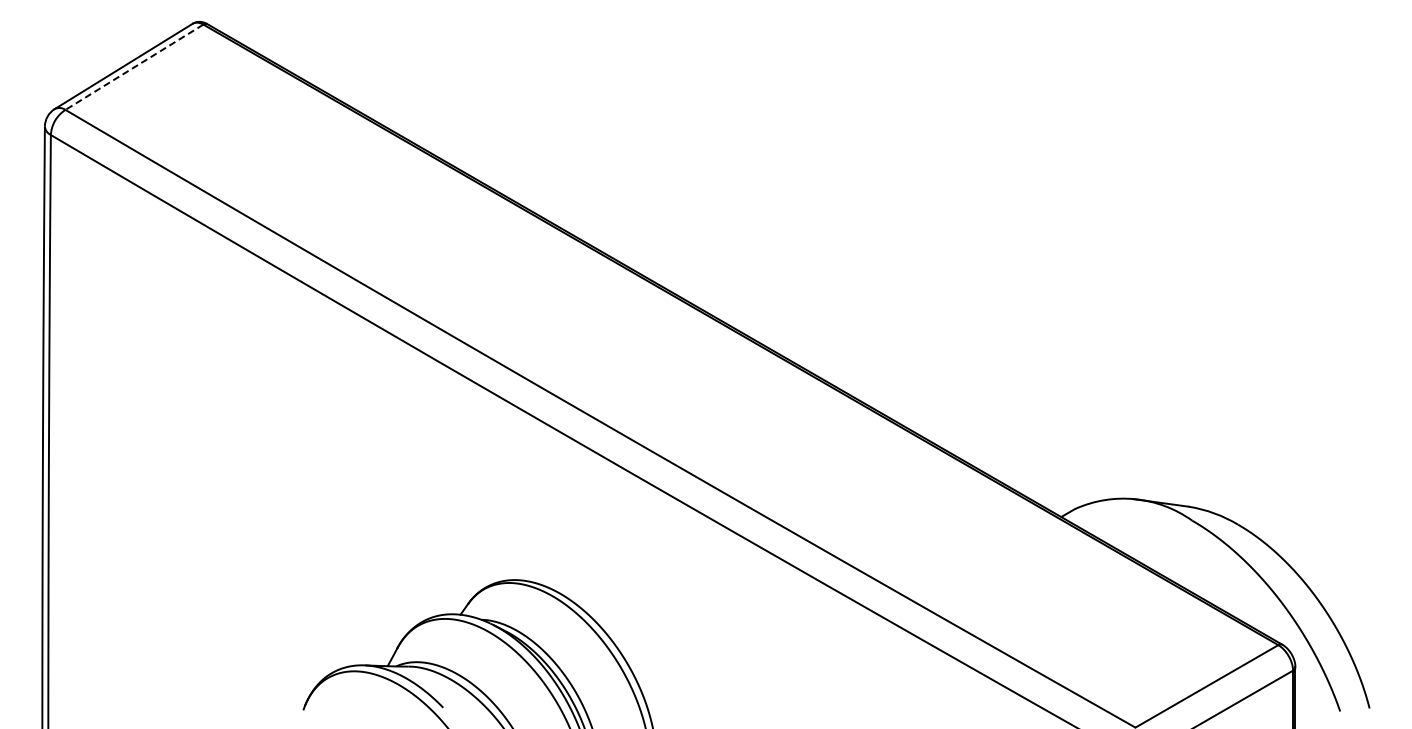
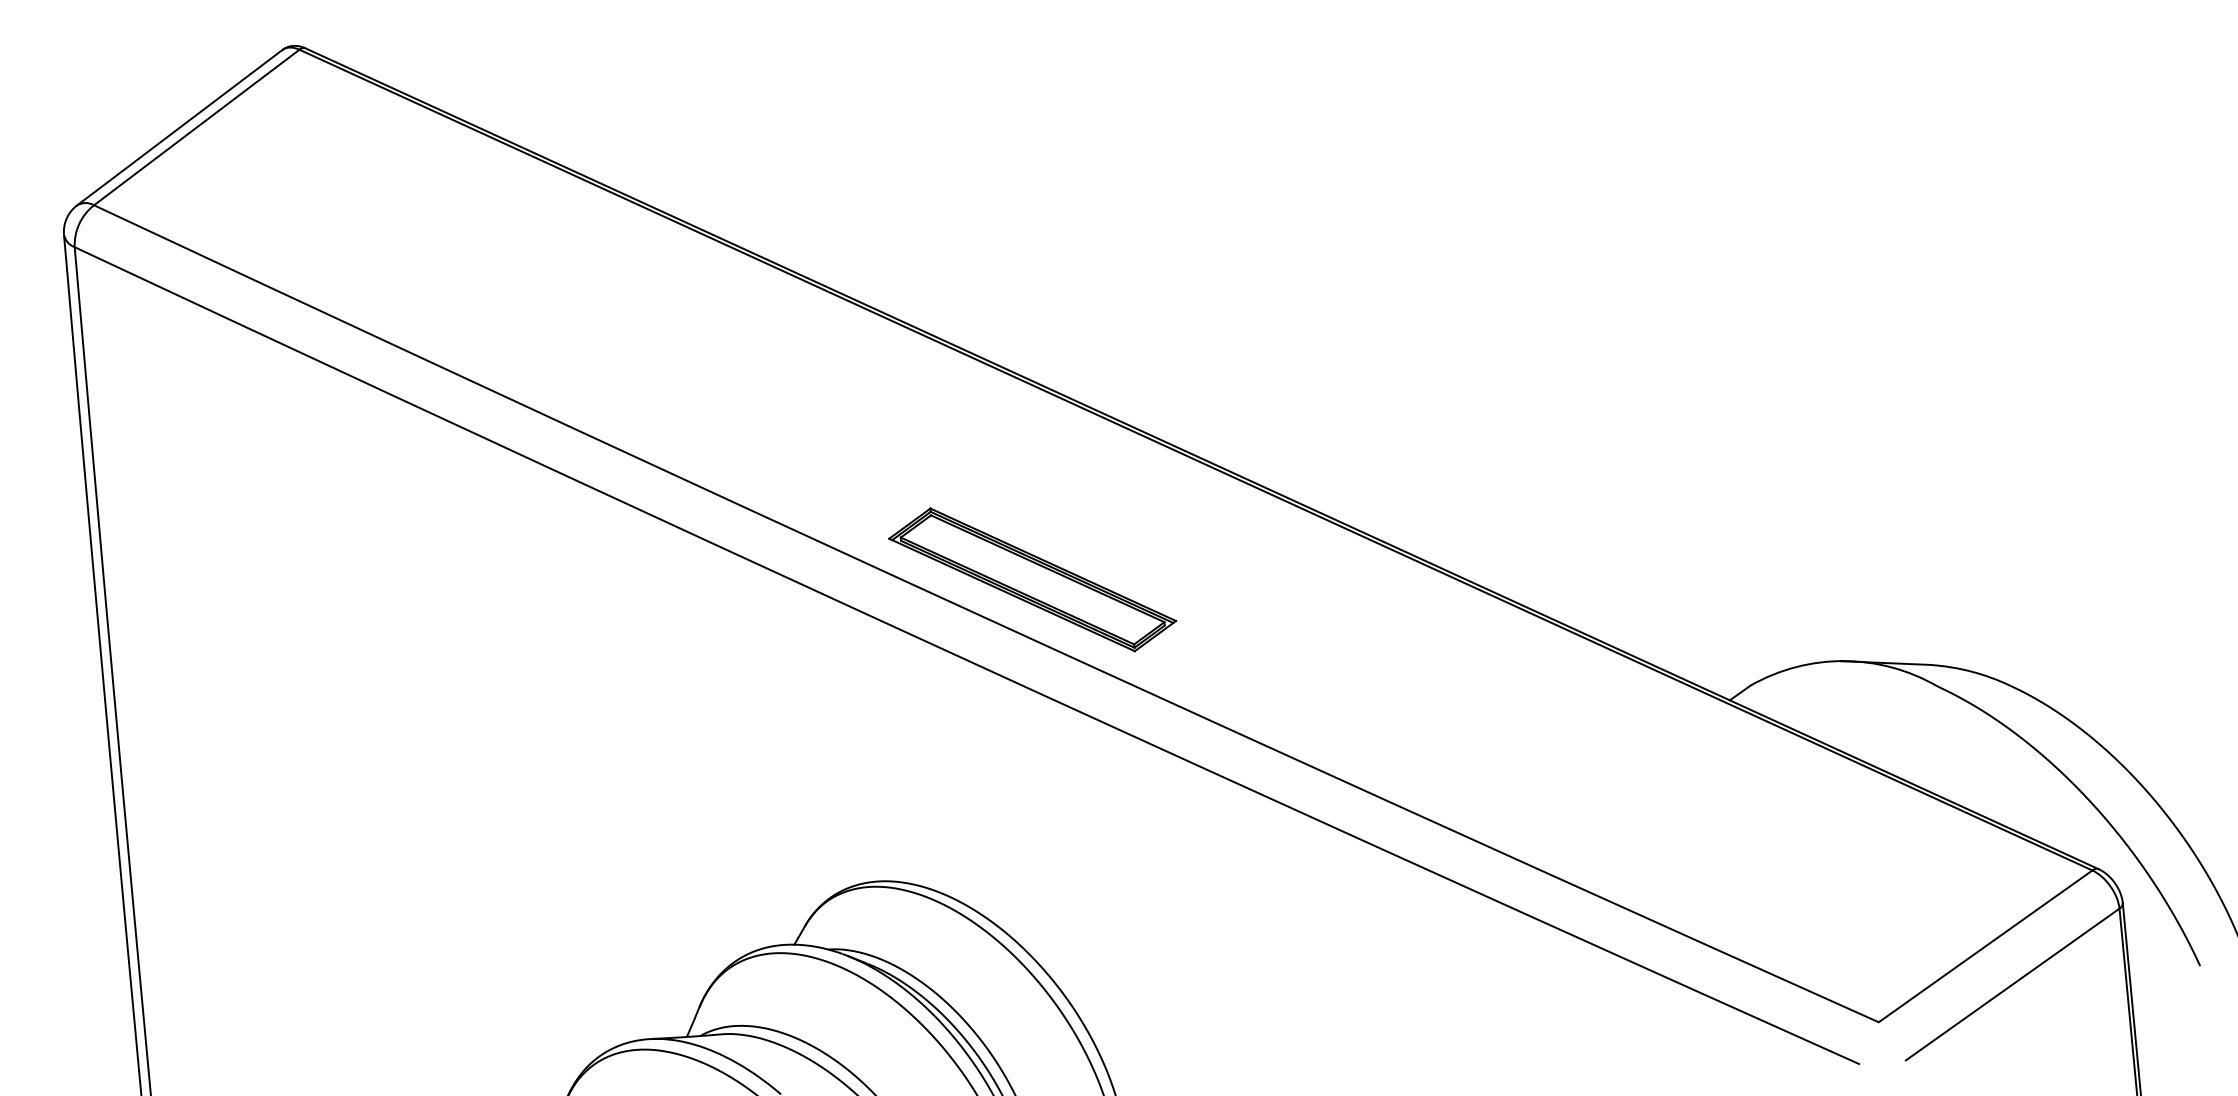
line: (134, 67) -> (196, 127), dashed -> solid
part: (631, 400) -> (1032, 580), added

